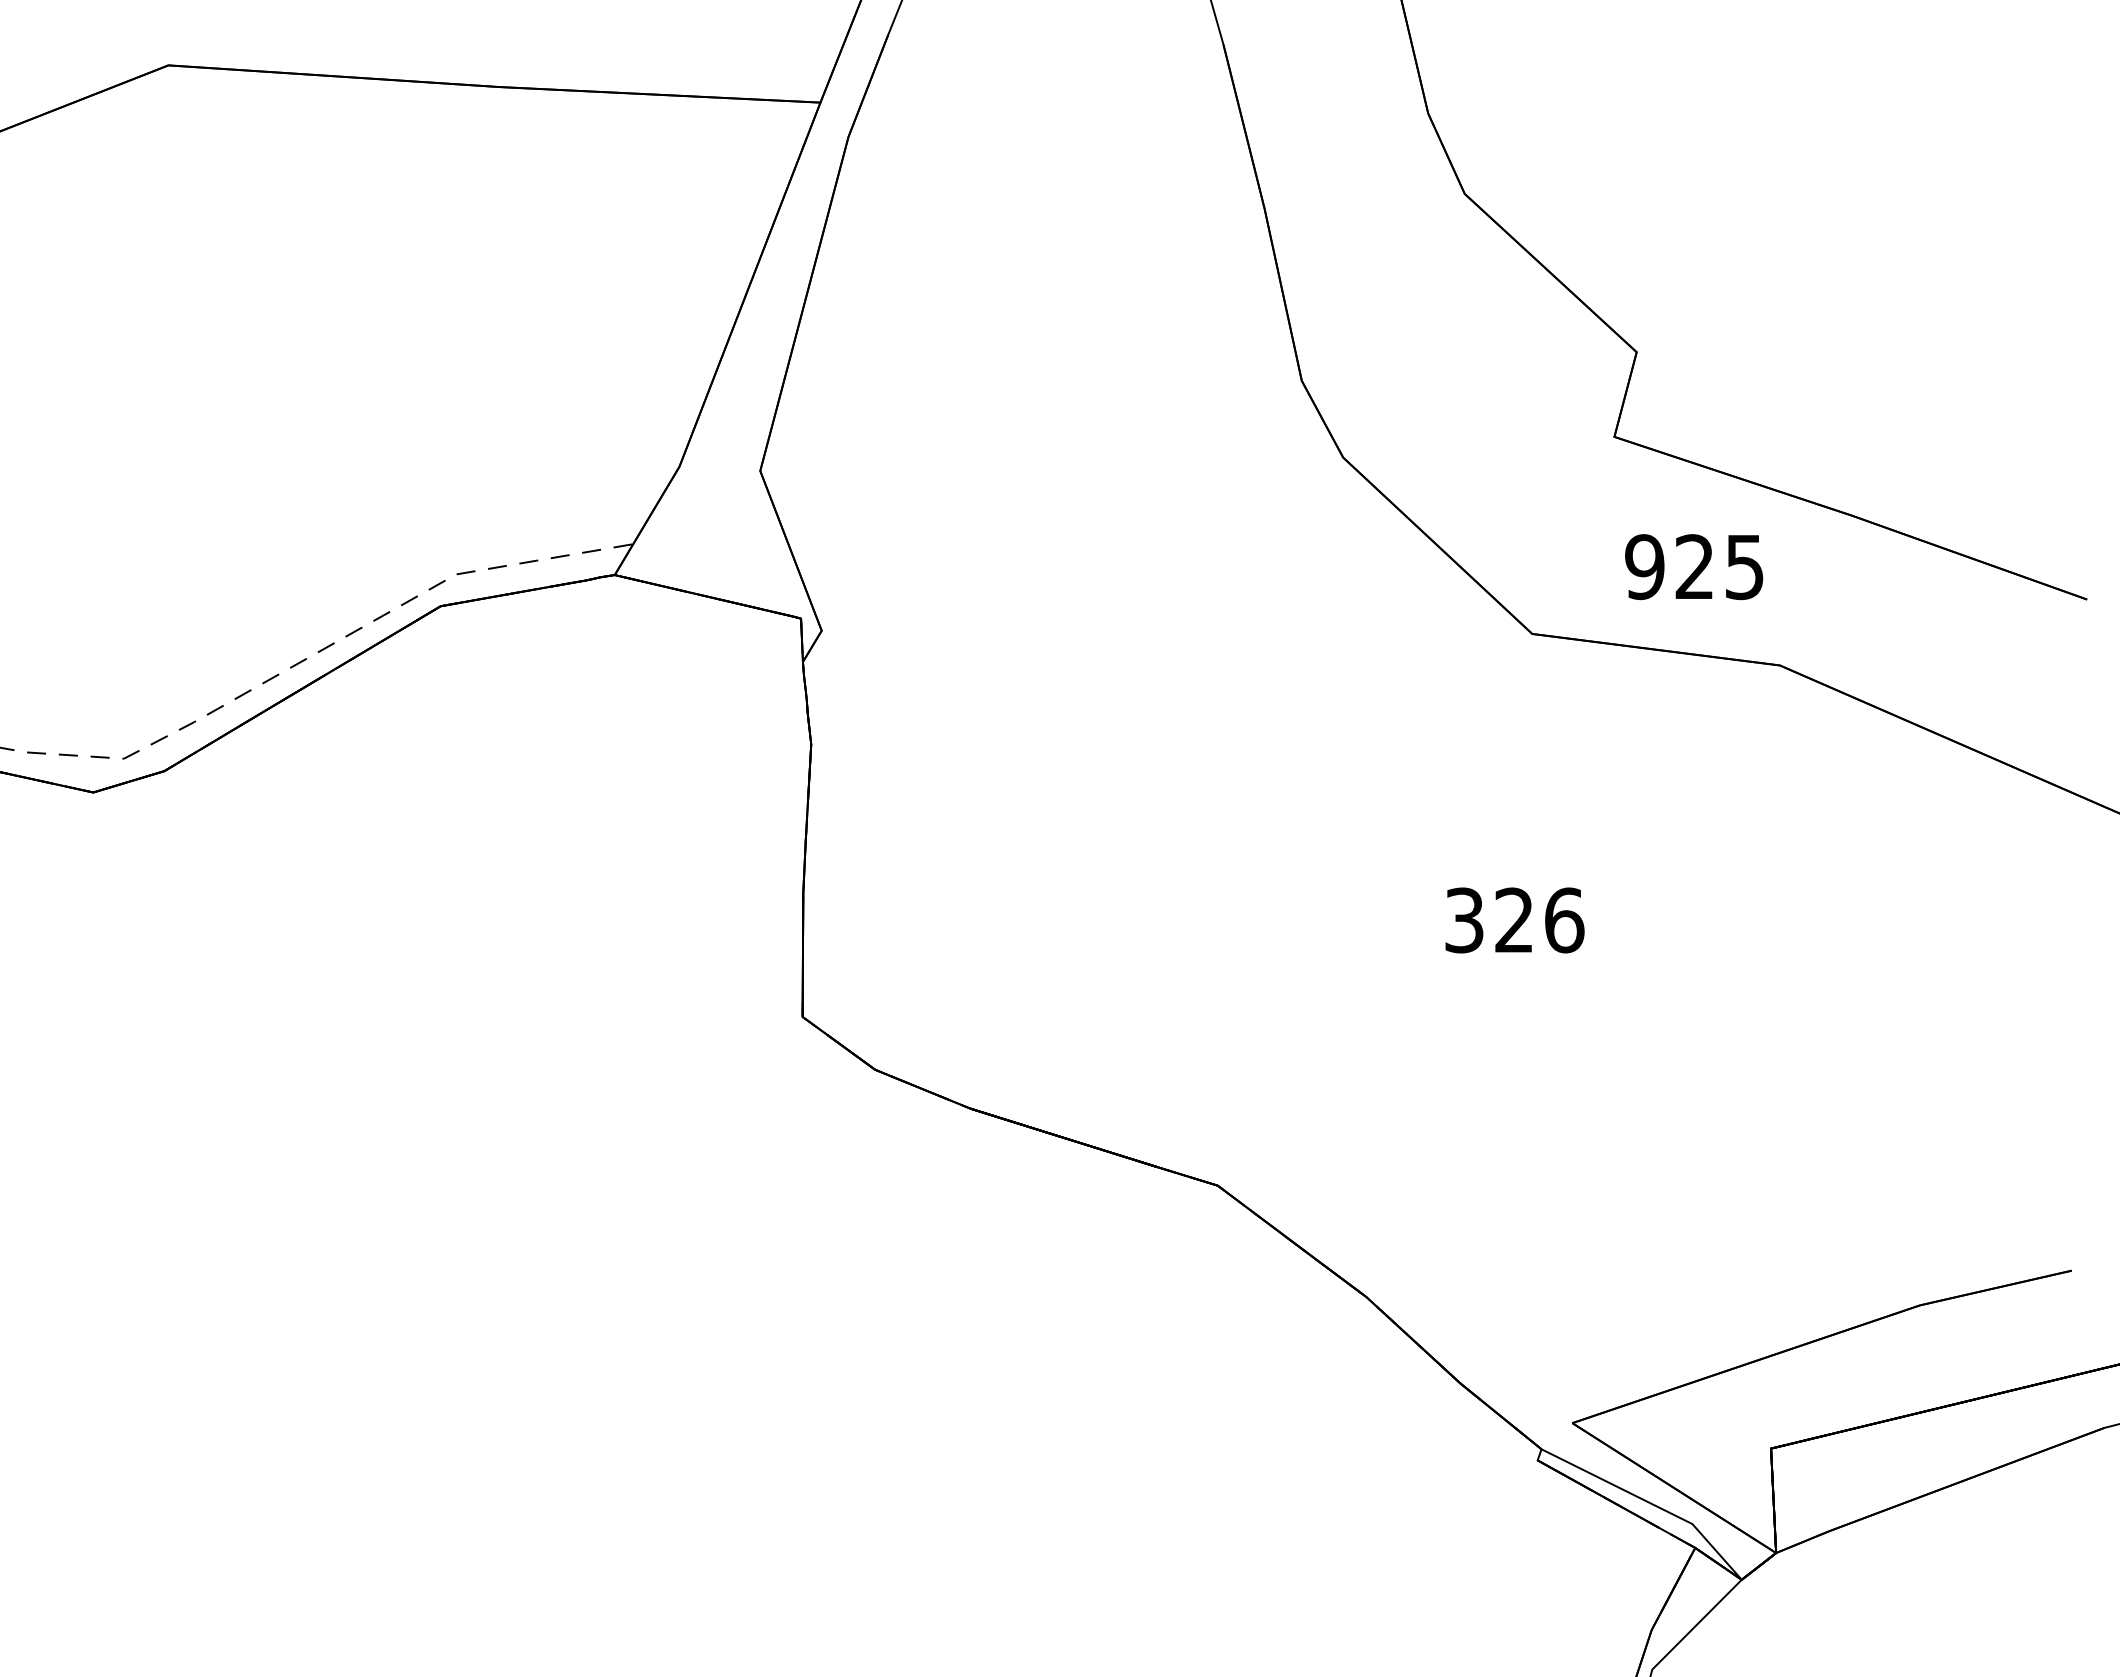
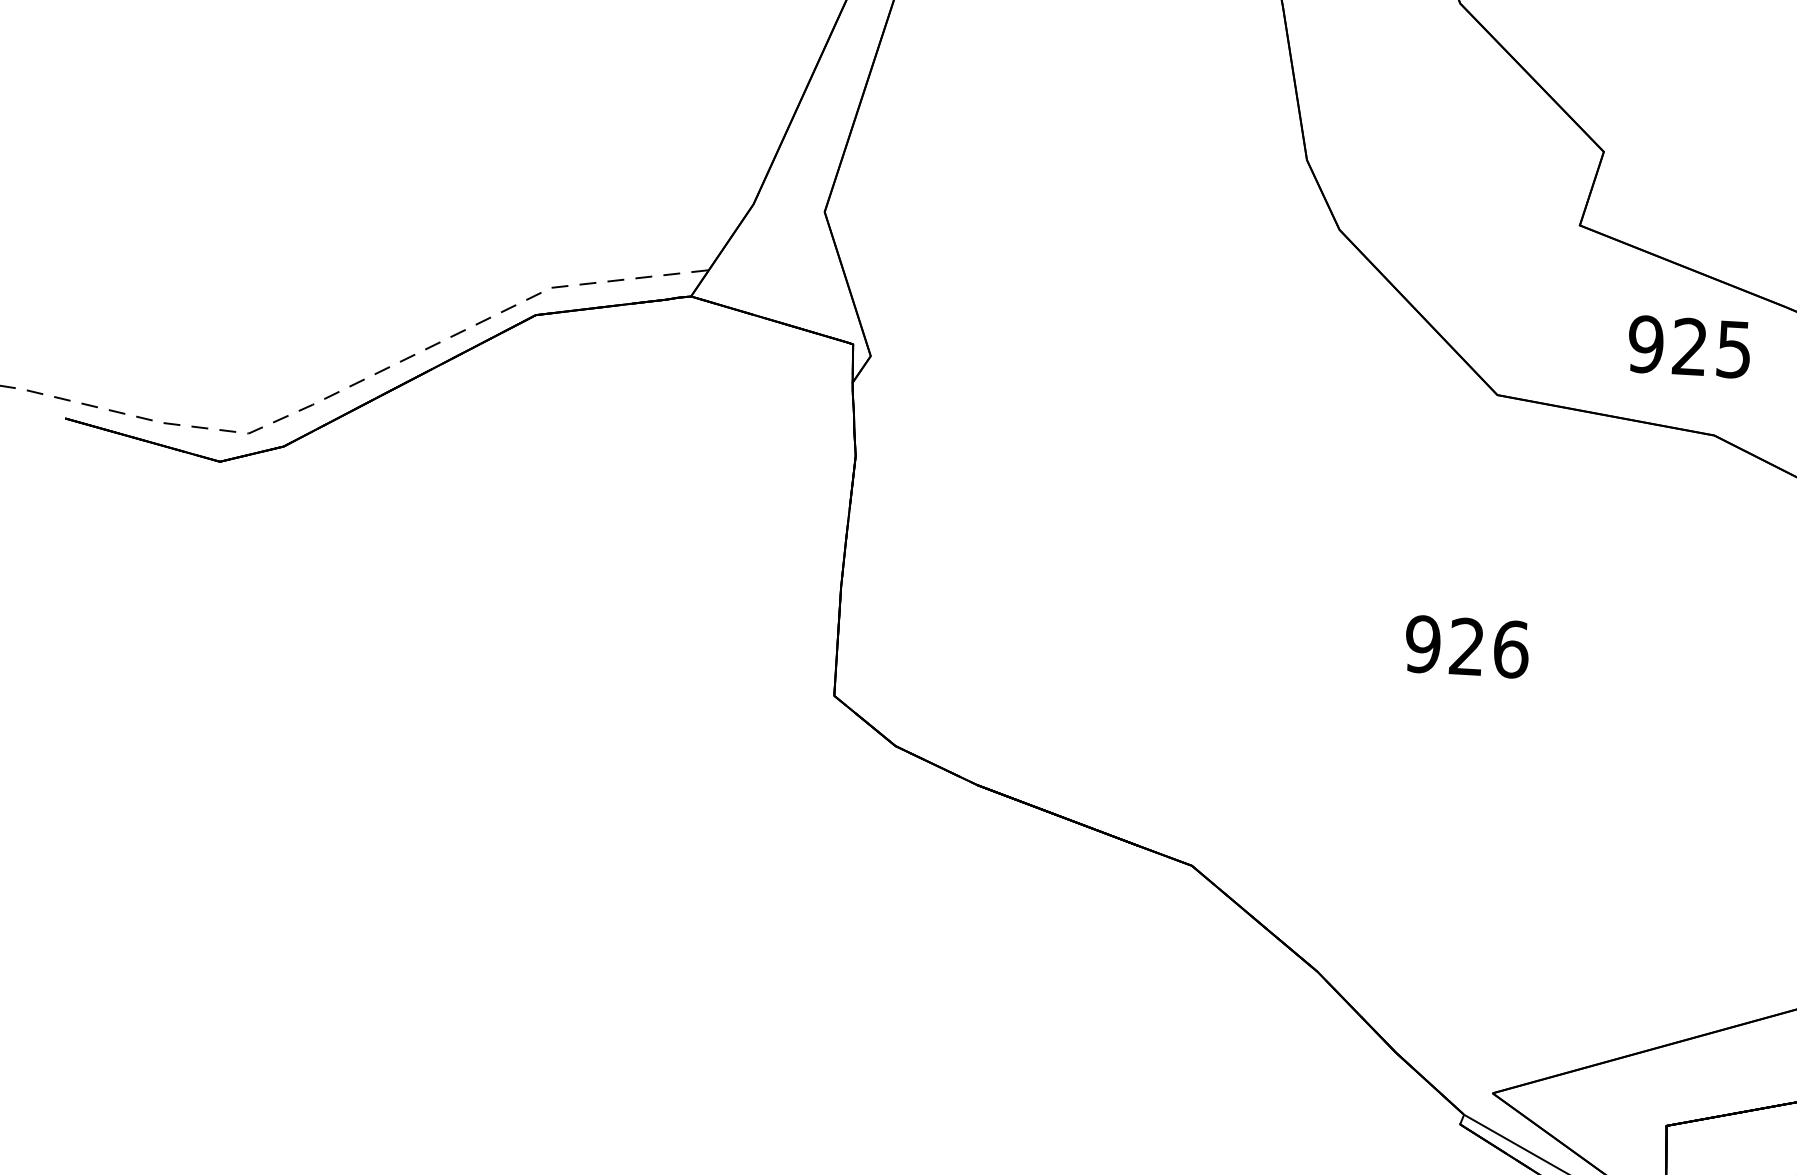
text: (1694, 567) -> (1689, 347), moved
text: (1464, 920) -> (1423, 644), 326 -> 926

